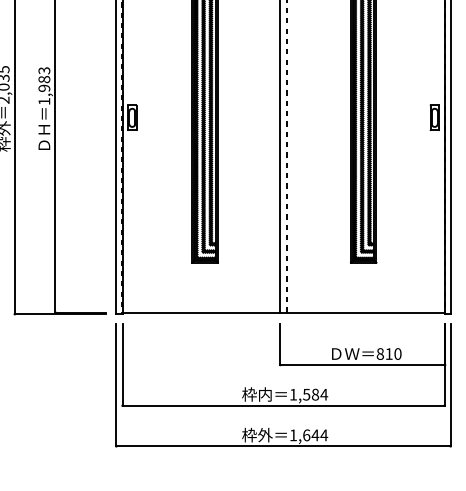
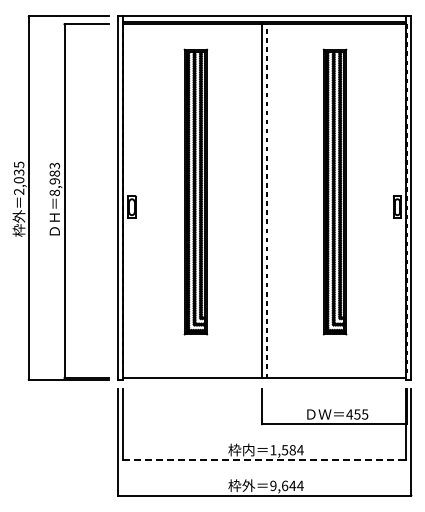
text: (44, 101) -> (54, 192), 1,983 -> 8,983
text: (389, 354) -> (357, 414), 810 -> 455
line: (284, 405) -> (265, 459), solid -> dashed
text: (293, 434) -> (273, 485), 1,644 -> 9,644

